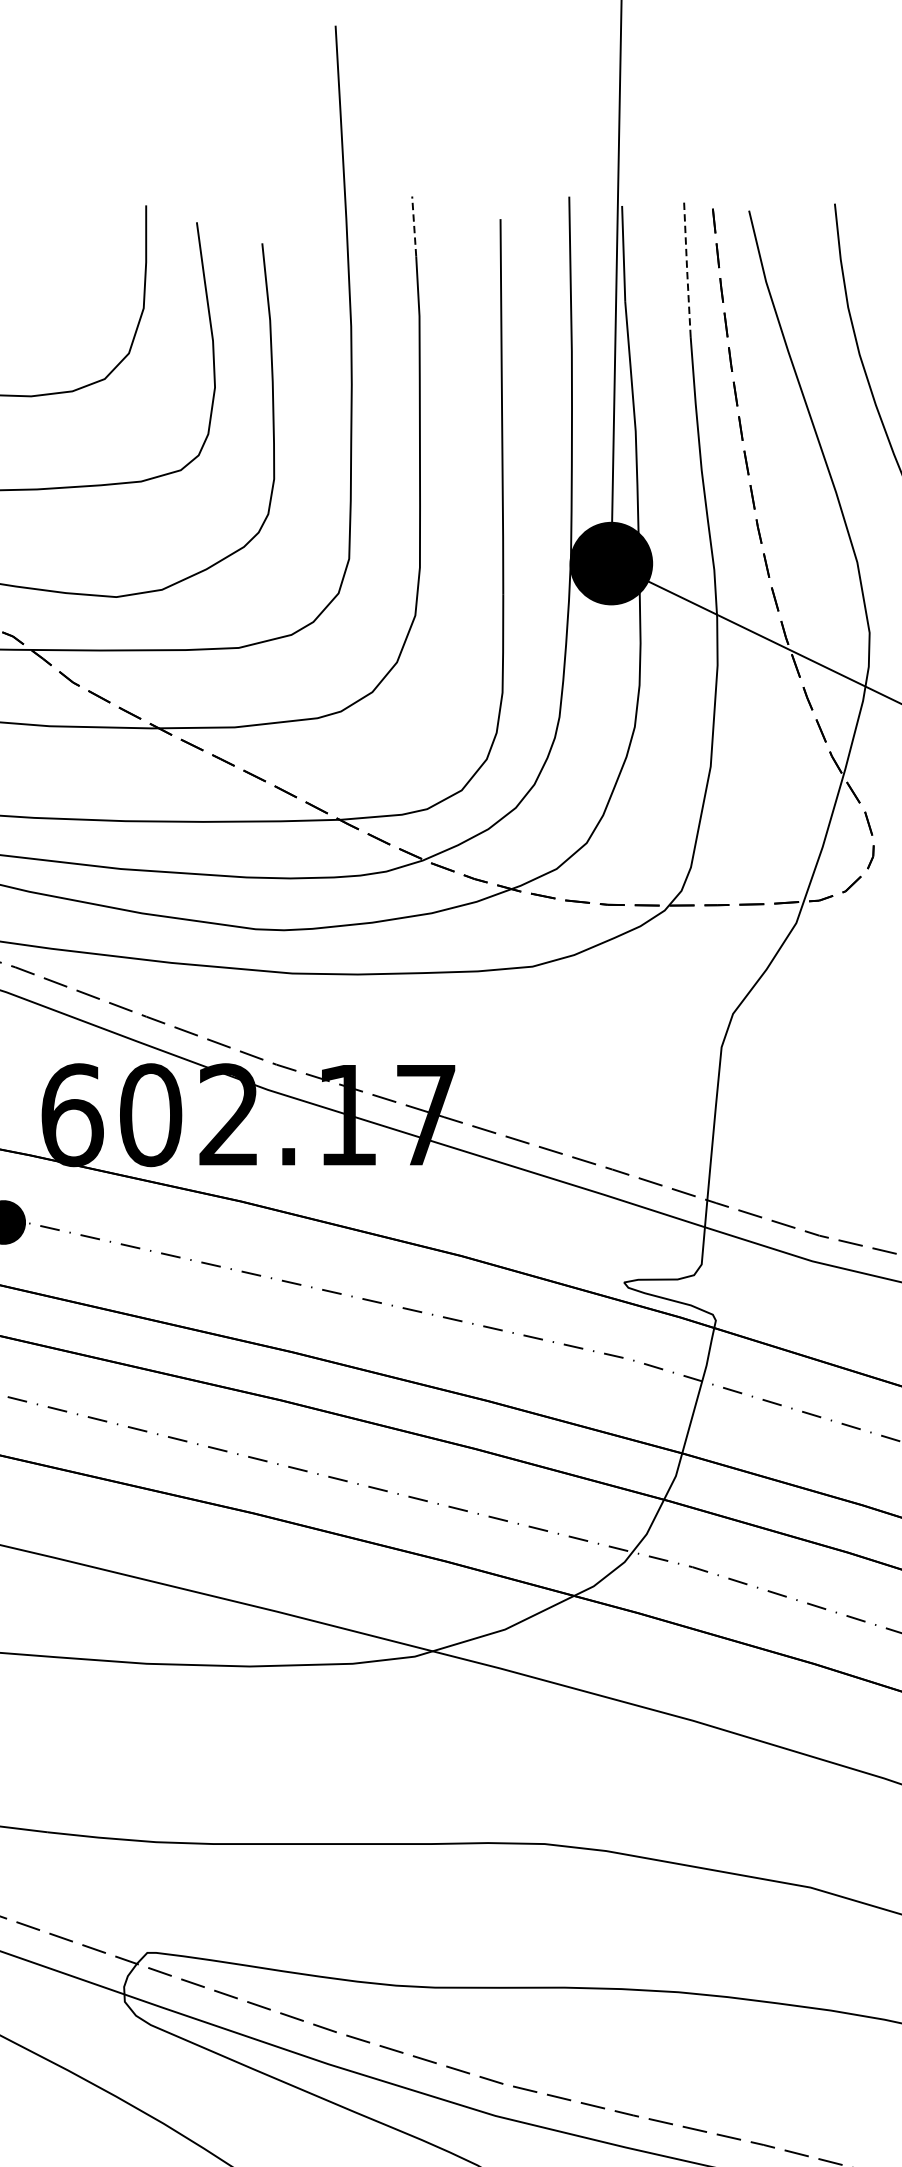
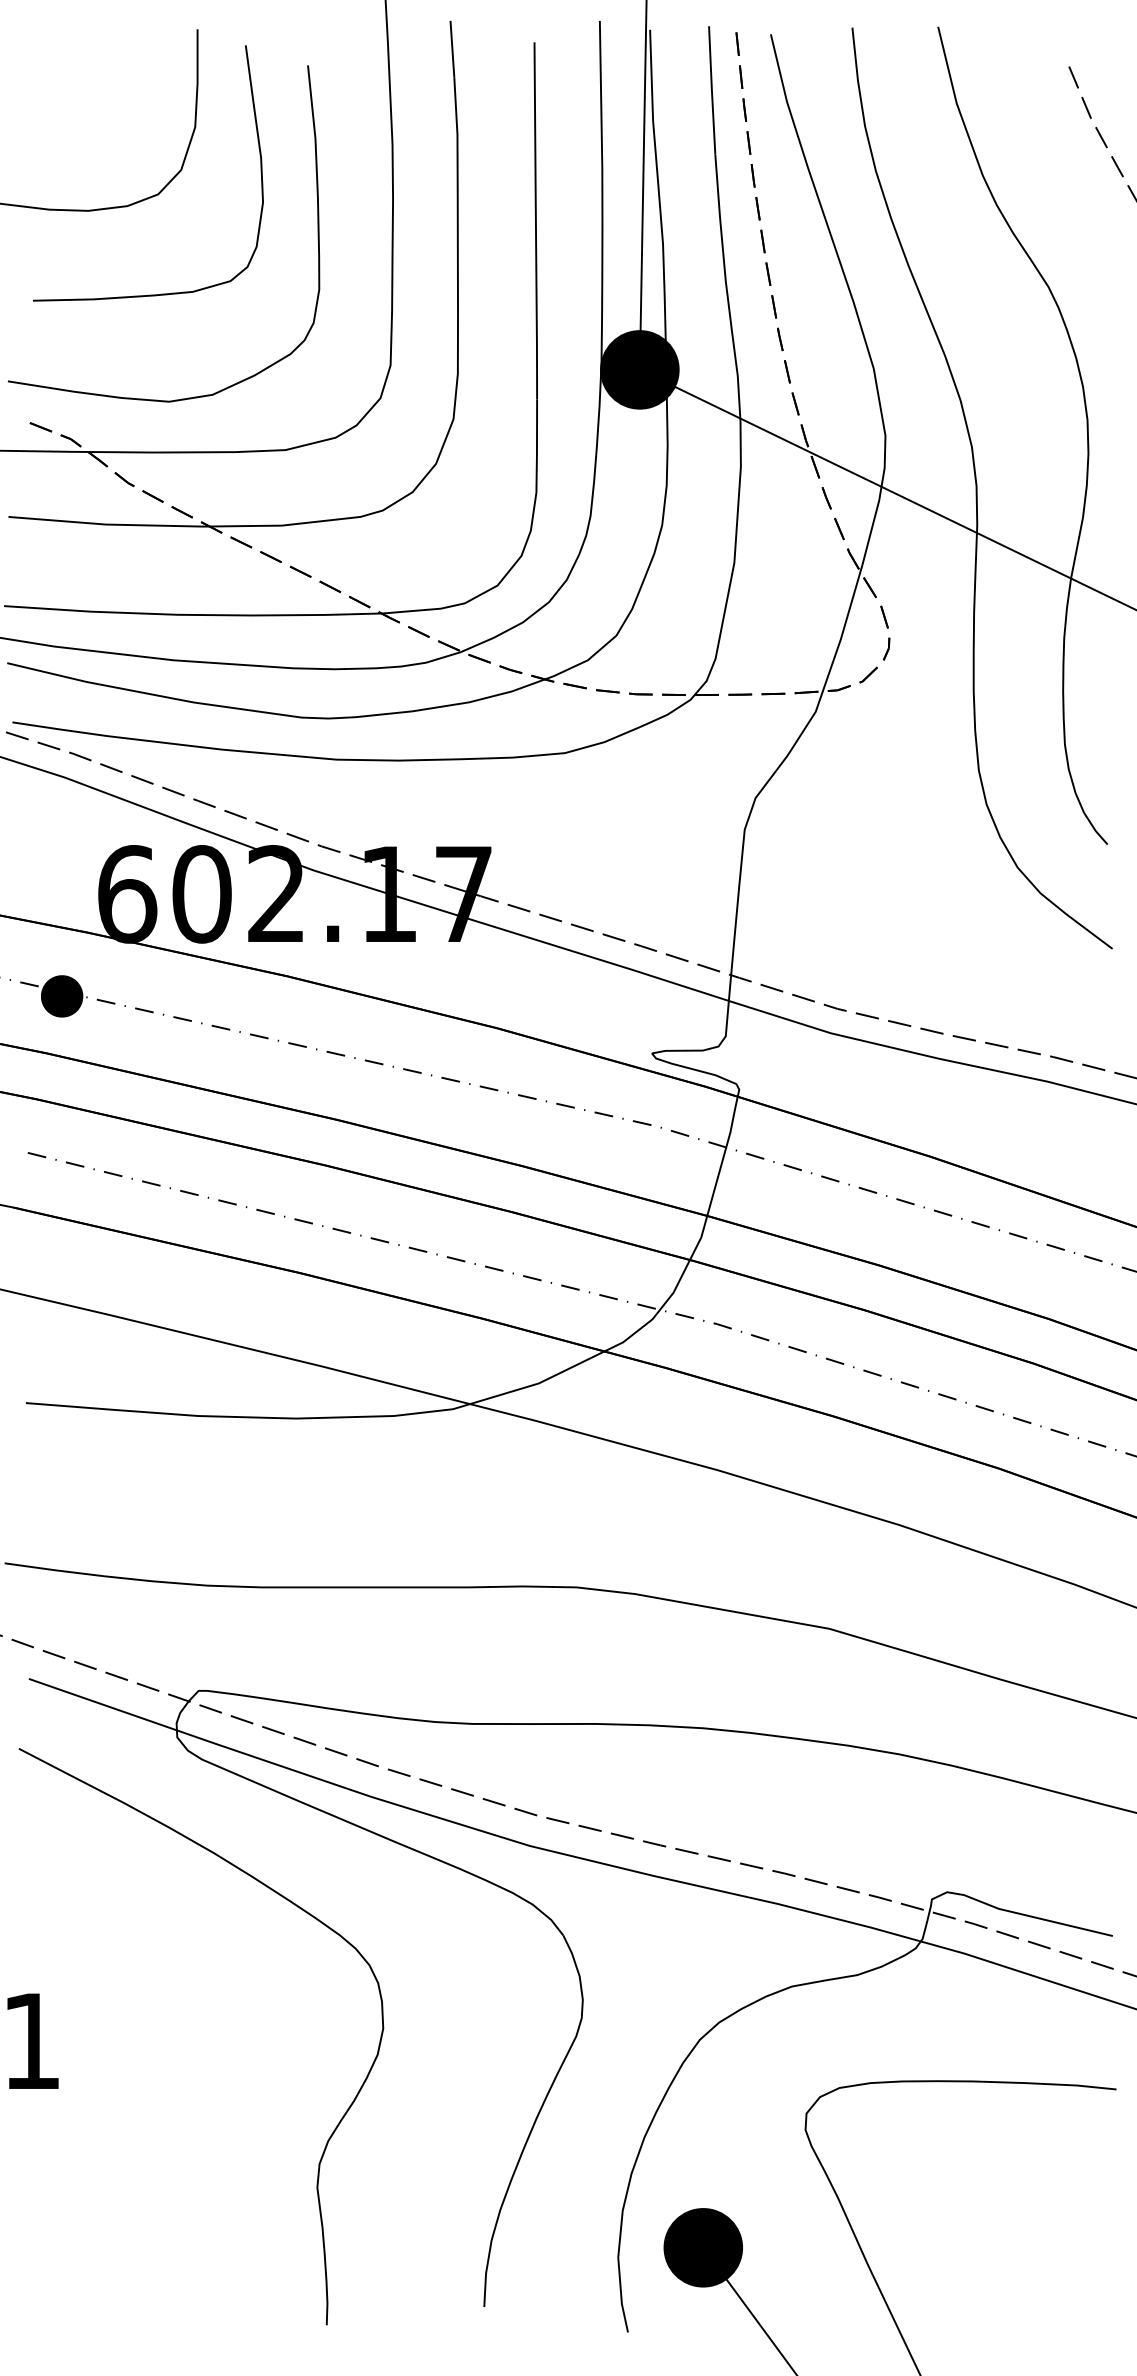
line: (414, 226) -> (452, 49), dashed -> solid
line: (686, 269) -> (711, 90), dashed -> solid

